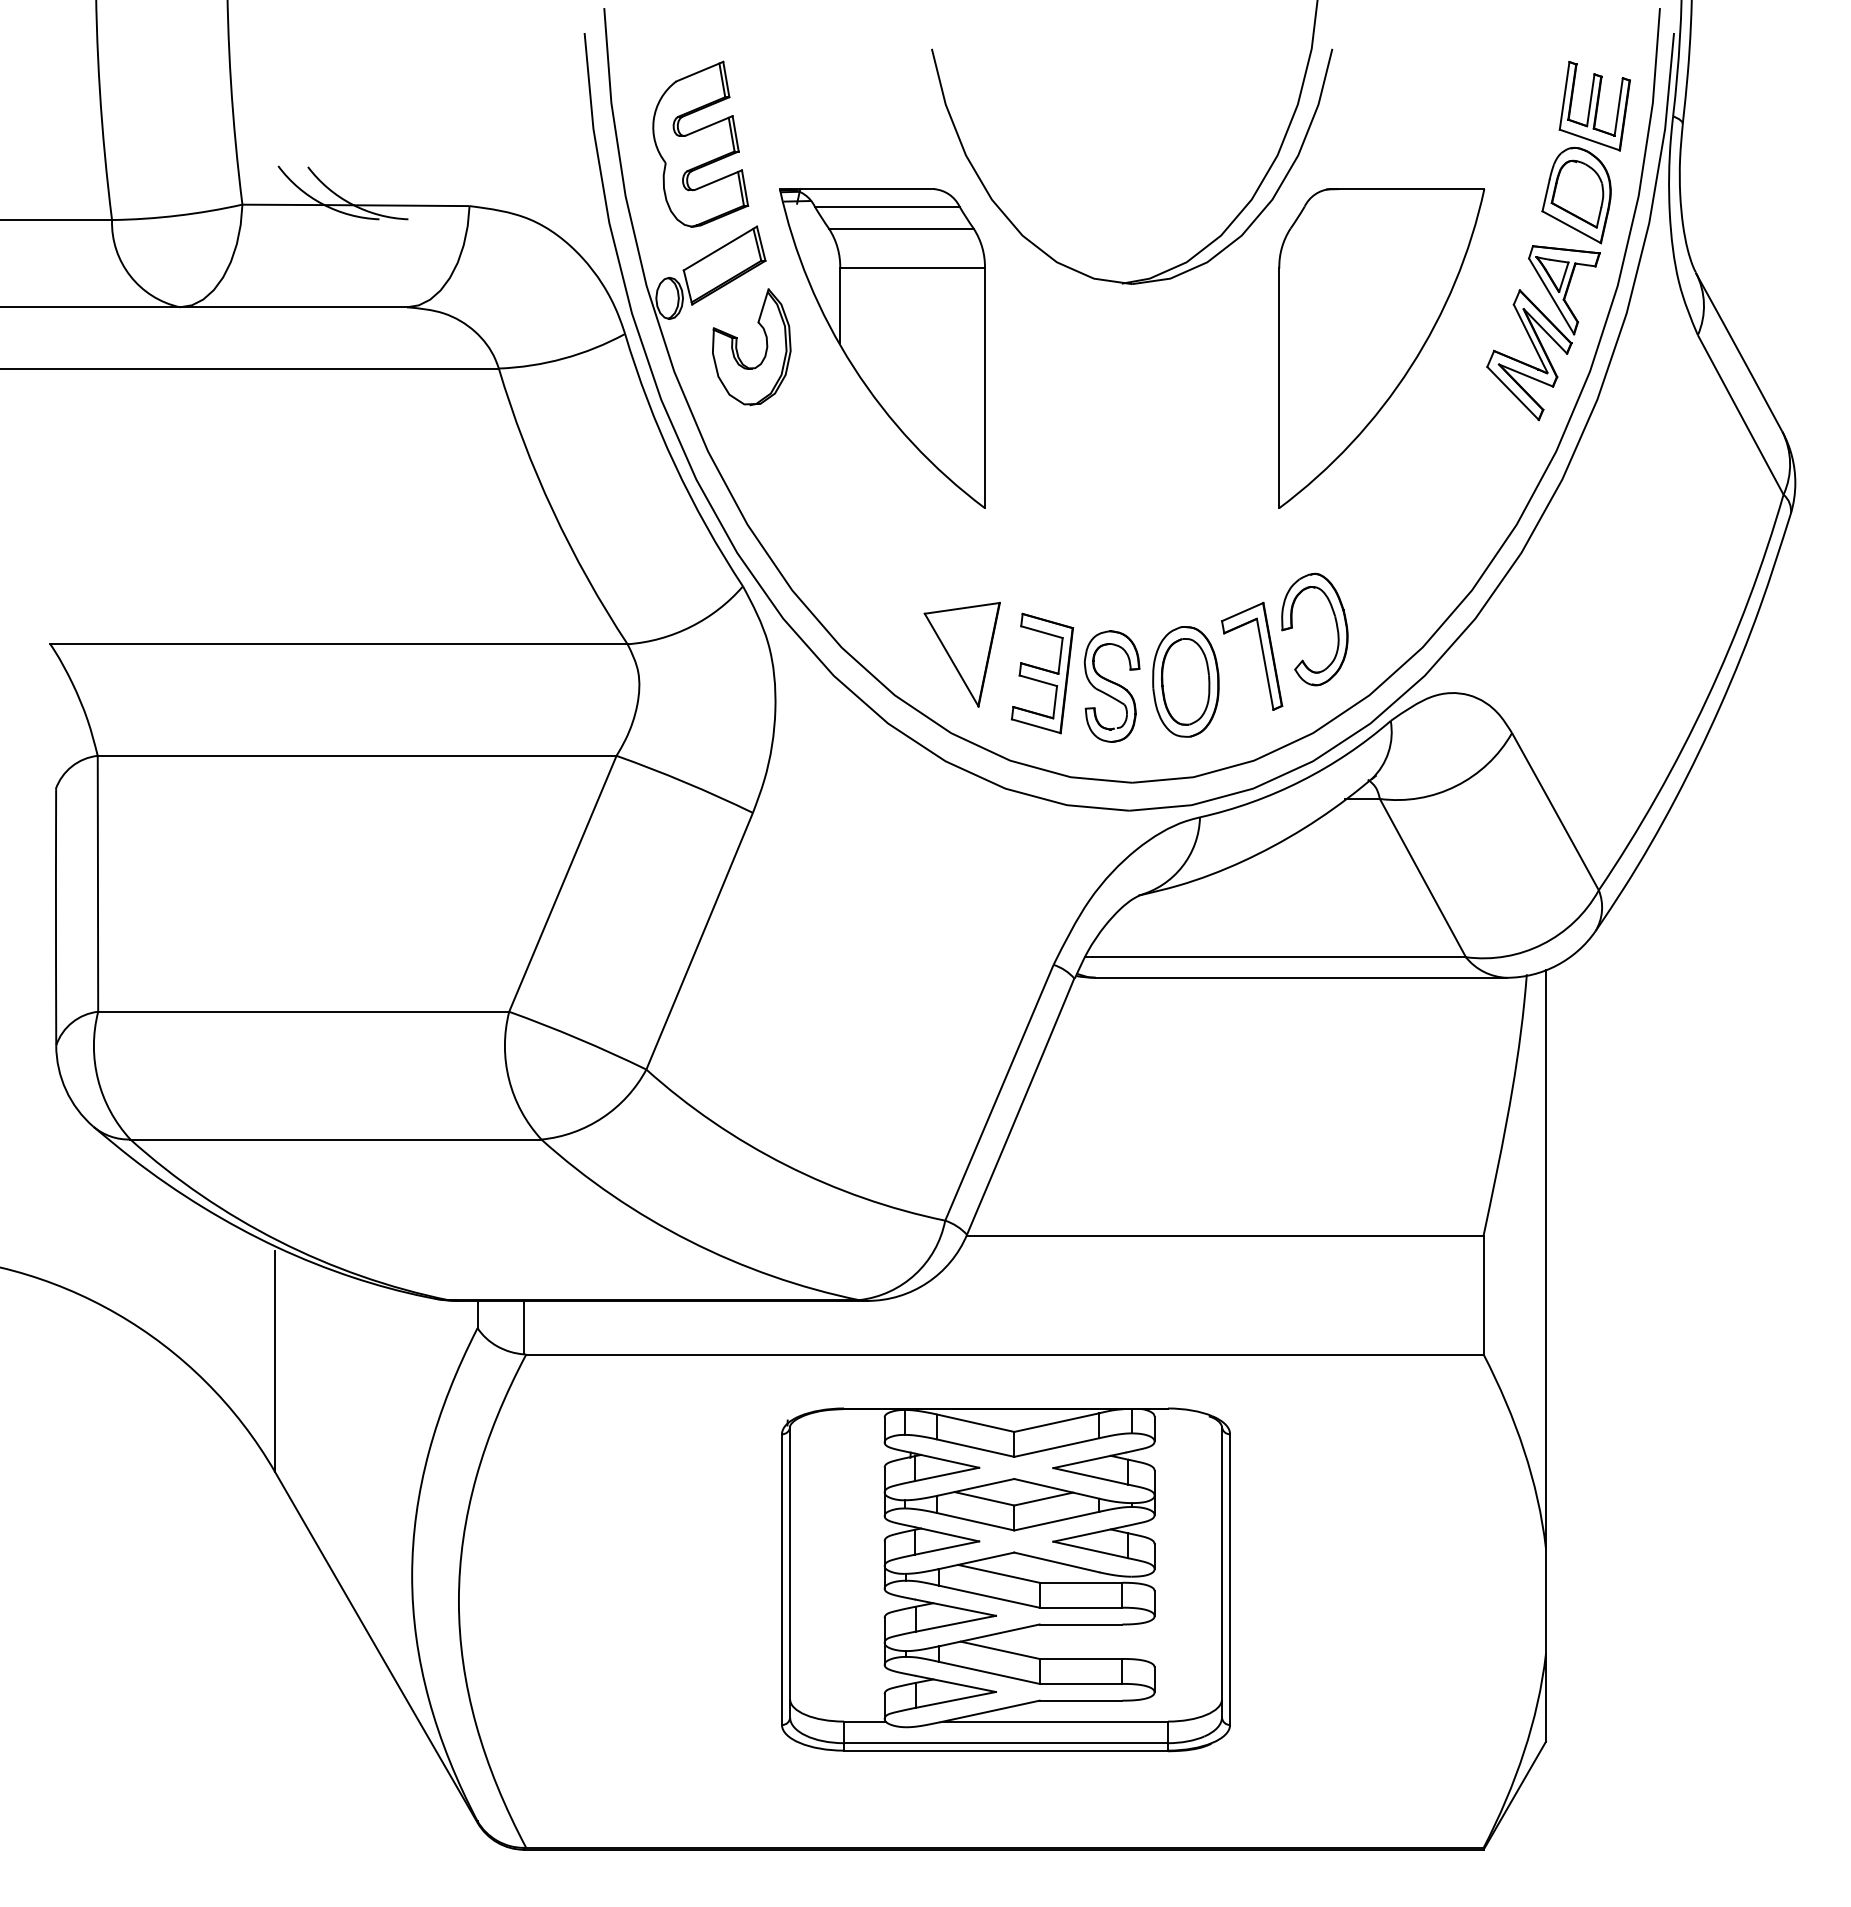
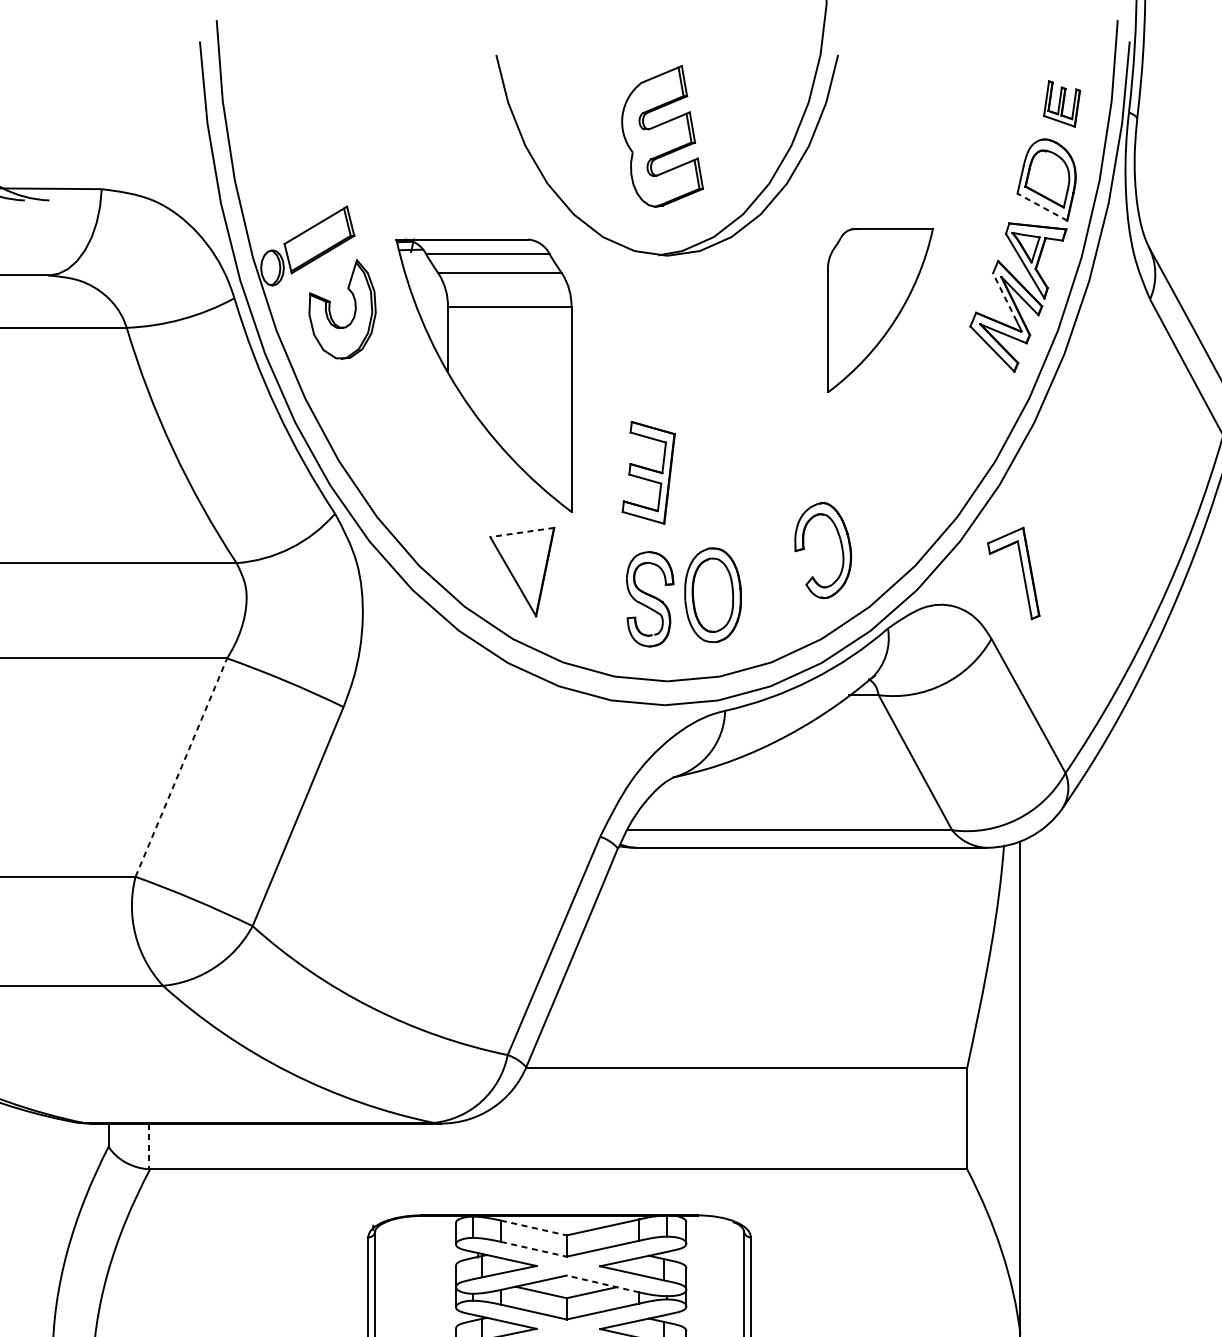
part: (1594, 106) -> (1061, 104), size x0.6
part: (700, 143) -> (662, 135), moved
line: (1571, 227) -> (1042, 207), solid -> dashed
line: (1527, 332) -> (1004, 297), solid -> dashed
part: (882, 348) -> (484, 375), moved
part: (1381, 348) -> (880, 310), size x0.6
line: (962, 608) -> (522, 532), solid -> dashed
part: (1261, 651) -> (1021, 569), moved
part: (1042, 673) -> (648, 472), moved
line: (562, 883) -> (181, 767), solid -> dashed
line: (524, 1327) -> (148, 1146), solid -> dashed
line: (976, 1423) -> (534, 1228), solid -> dashed
line: (976, 1448) -> (534, 1249), solid -> dashed
line: (1056, 1488) -> (602, 1283), solid -> dashed

